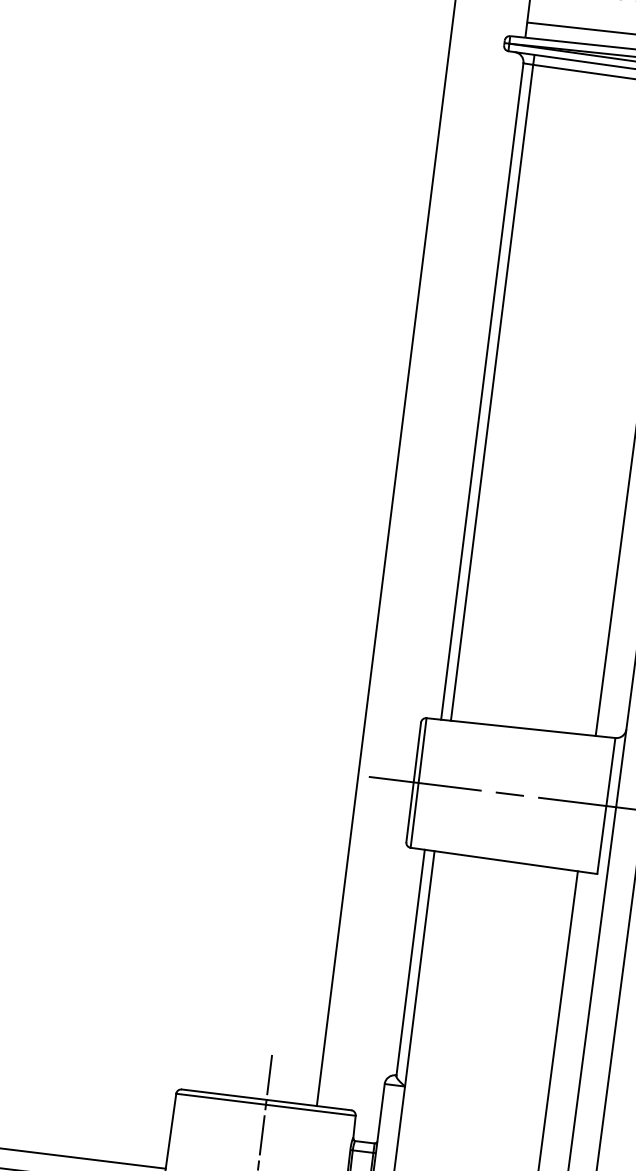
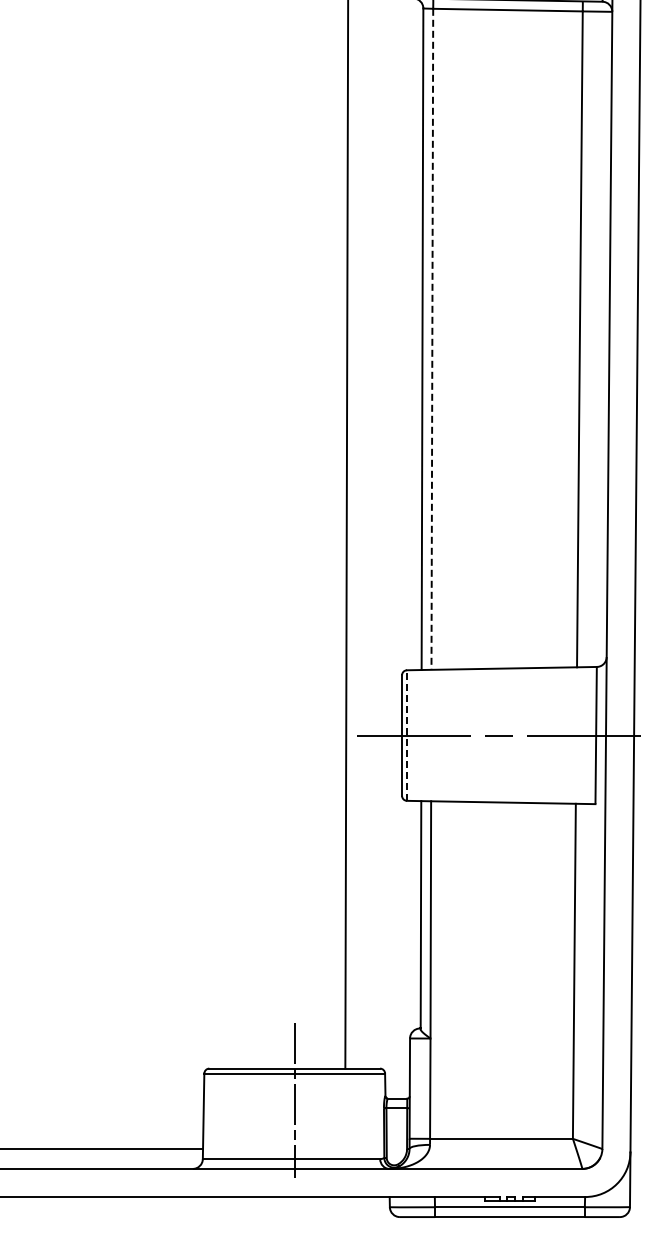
line: (492, 392) -> (432, 339), solid -> dashed
line: (418, 782) -> (406, 735), solid -> dashed

